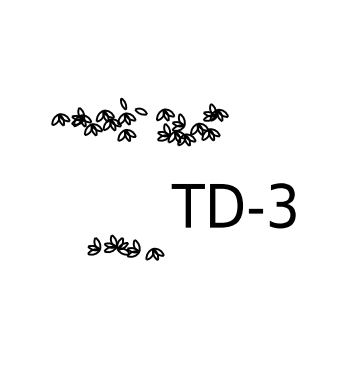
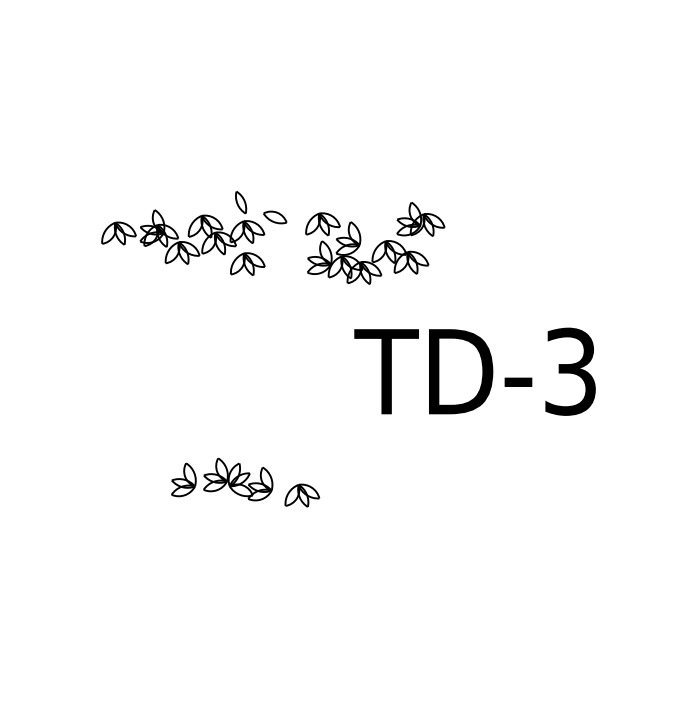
text: (233, 205) -> (474, 371), moved

